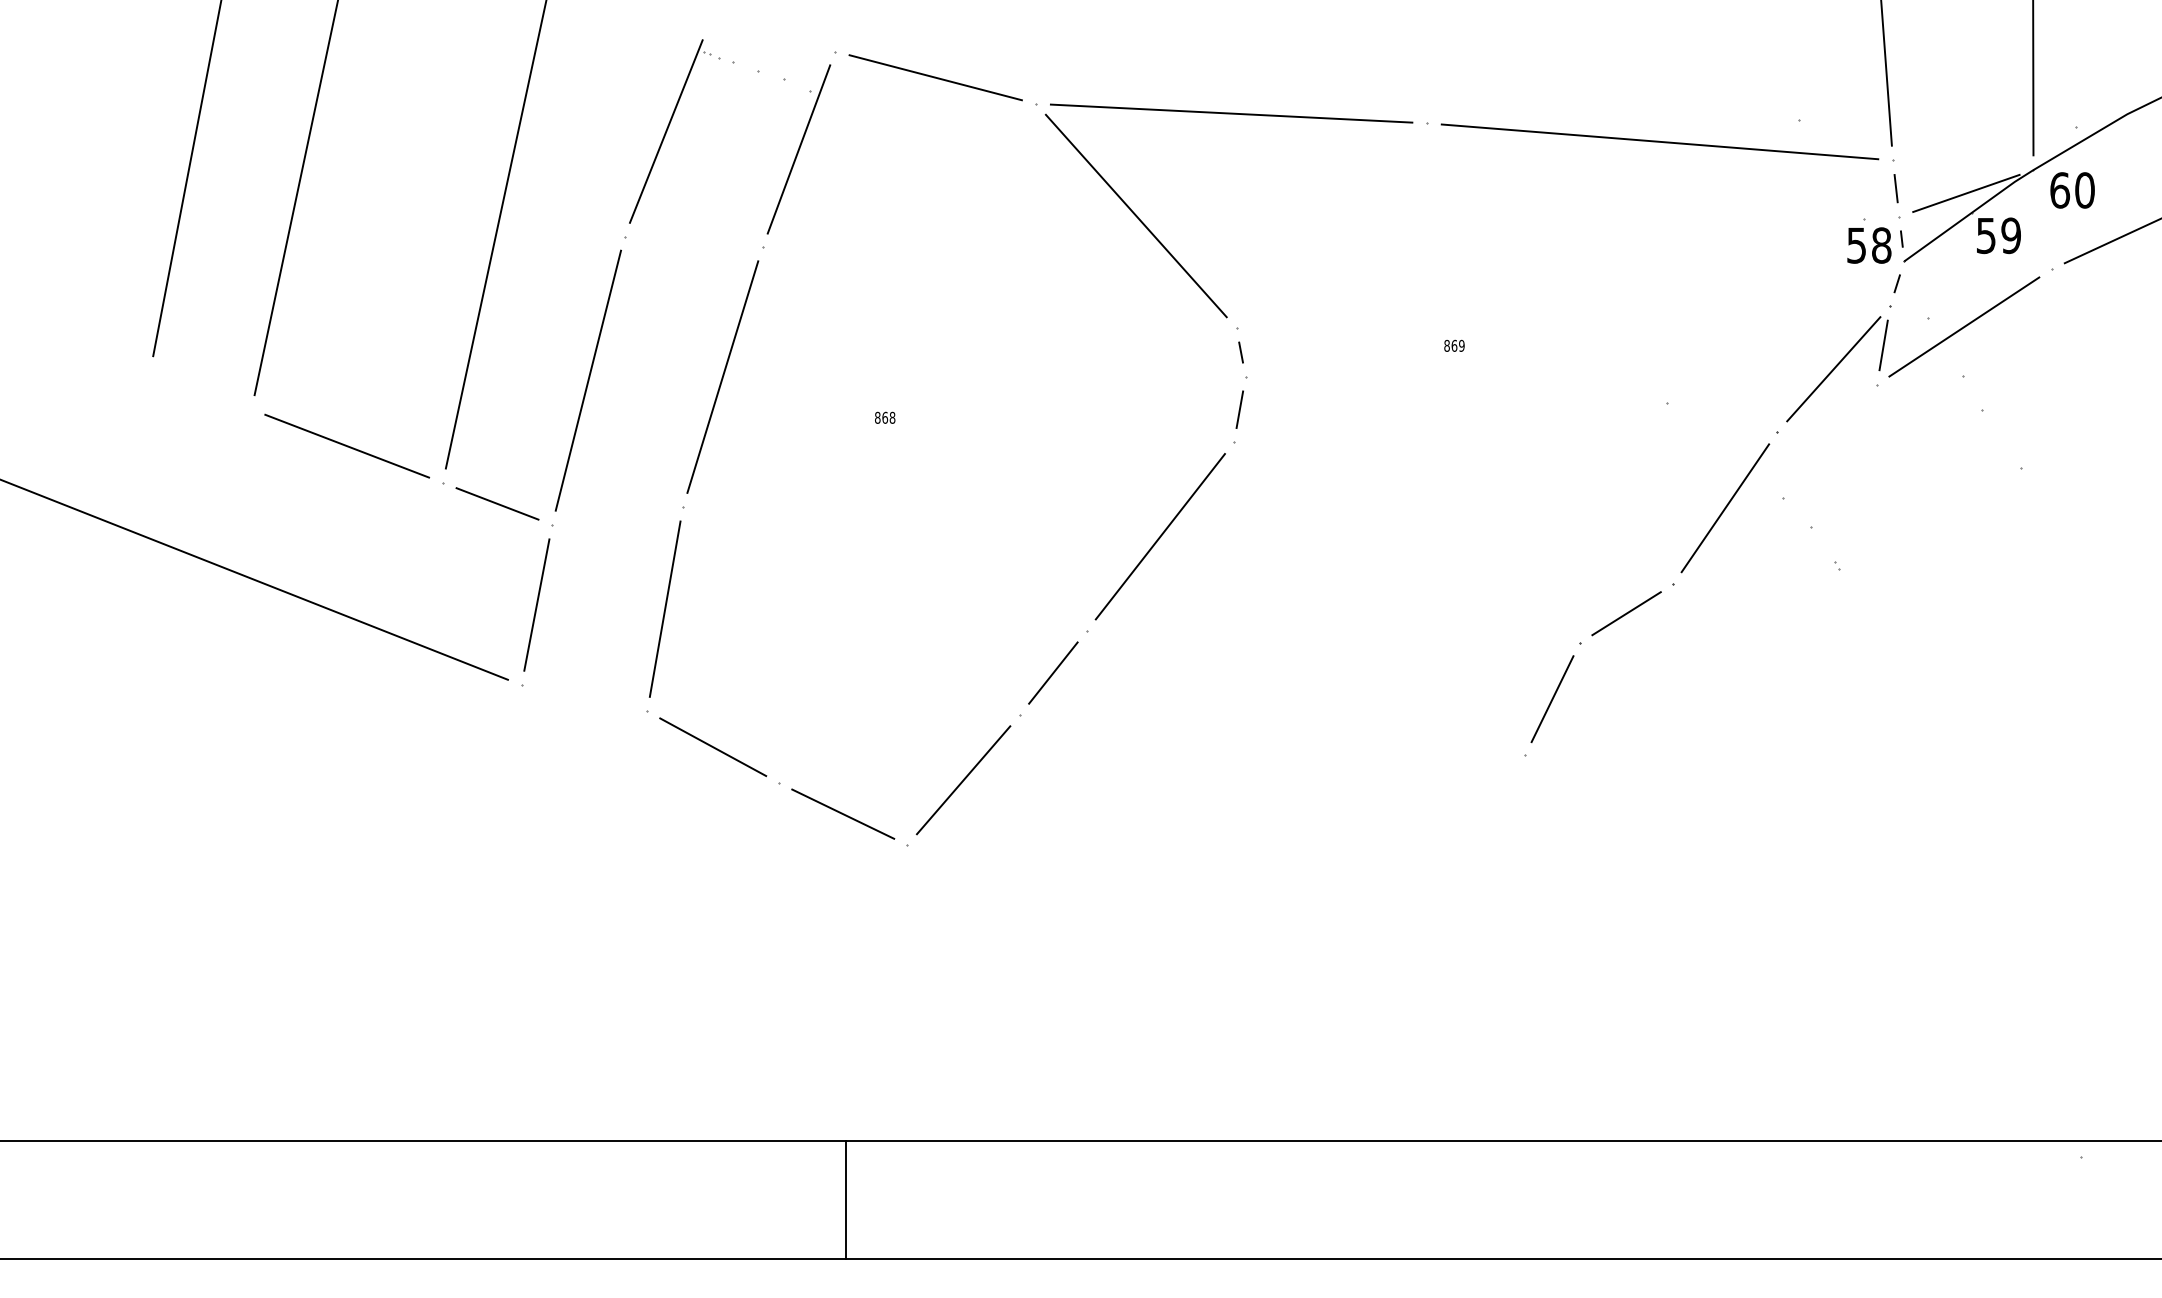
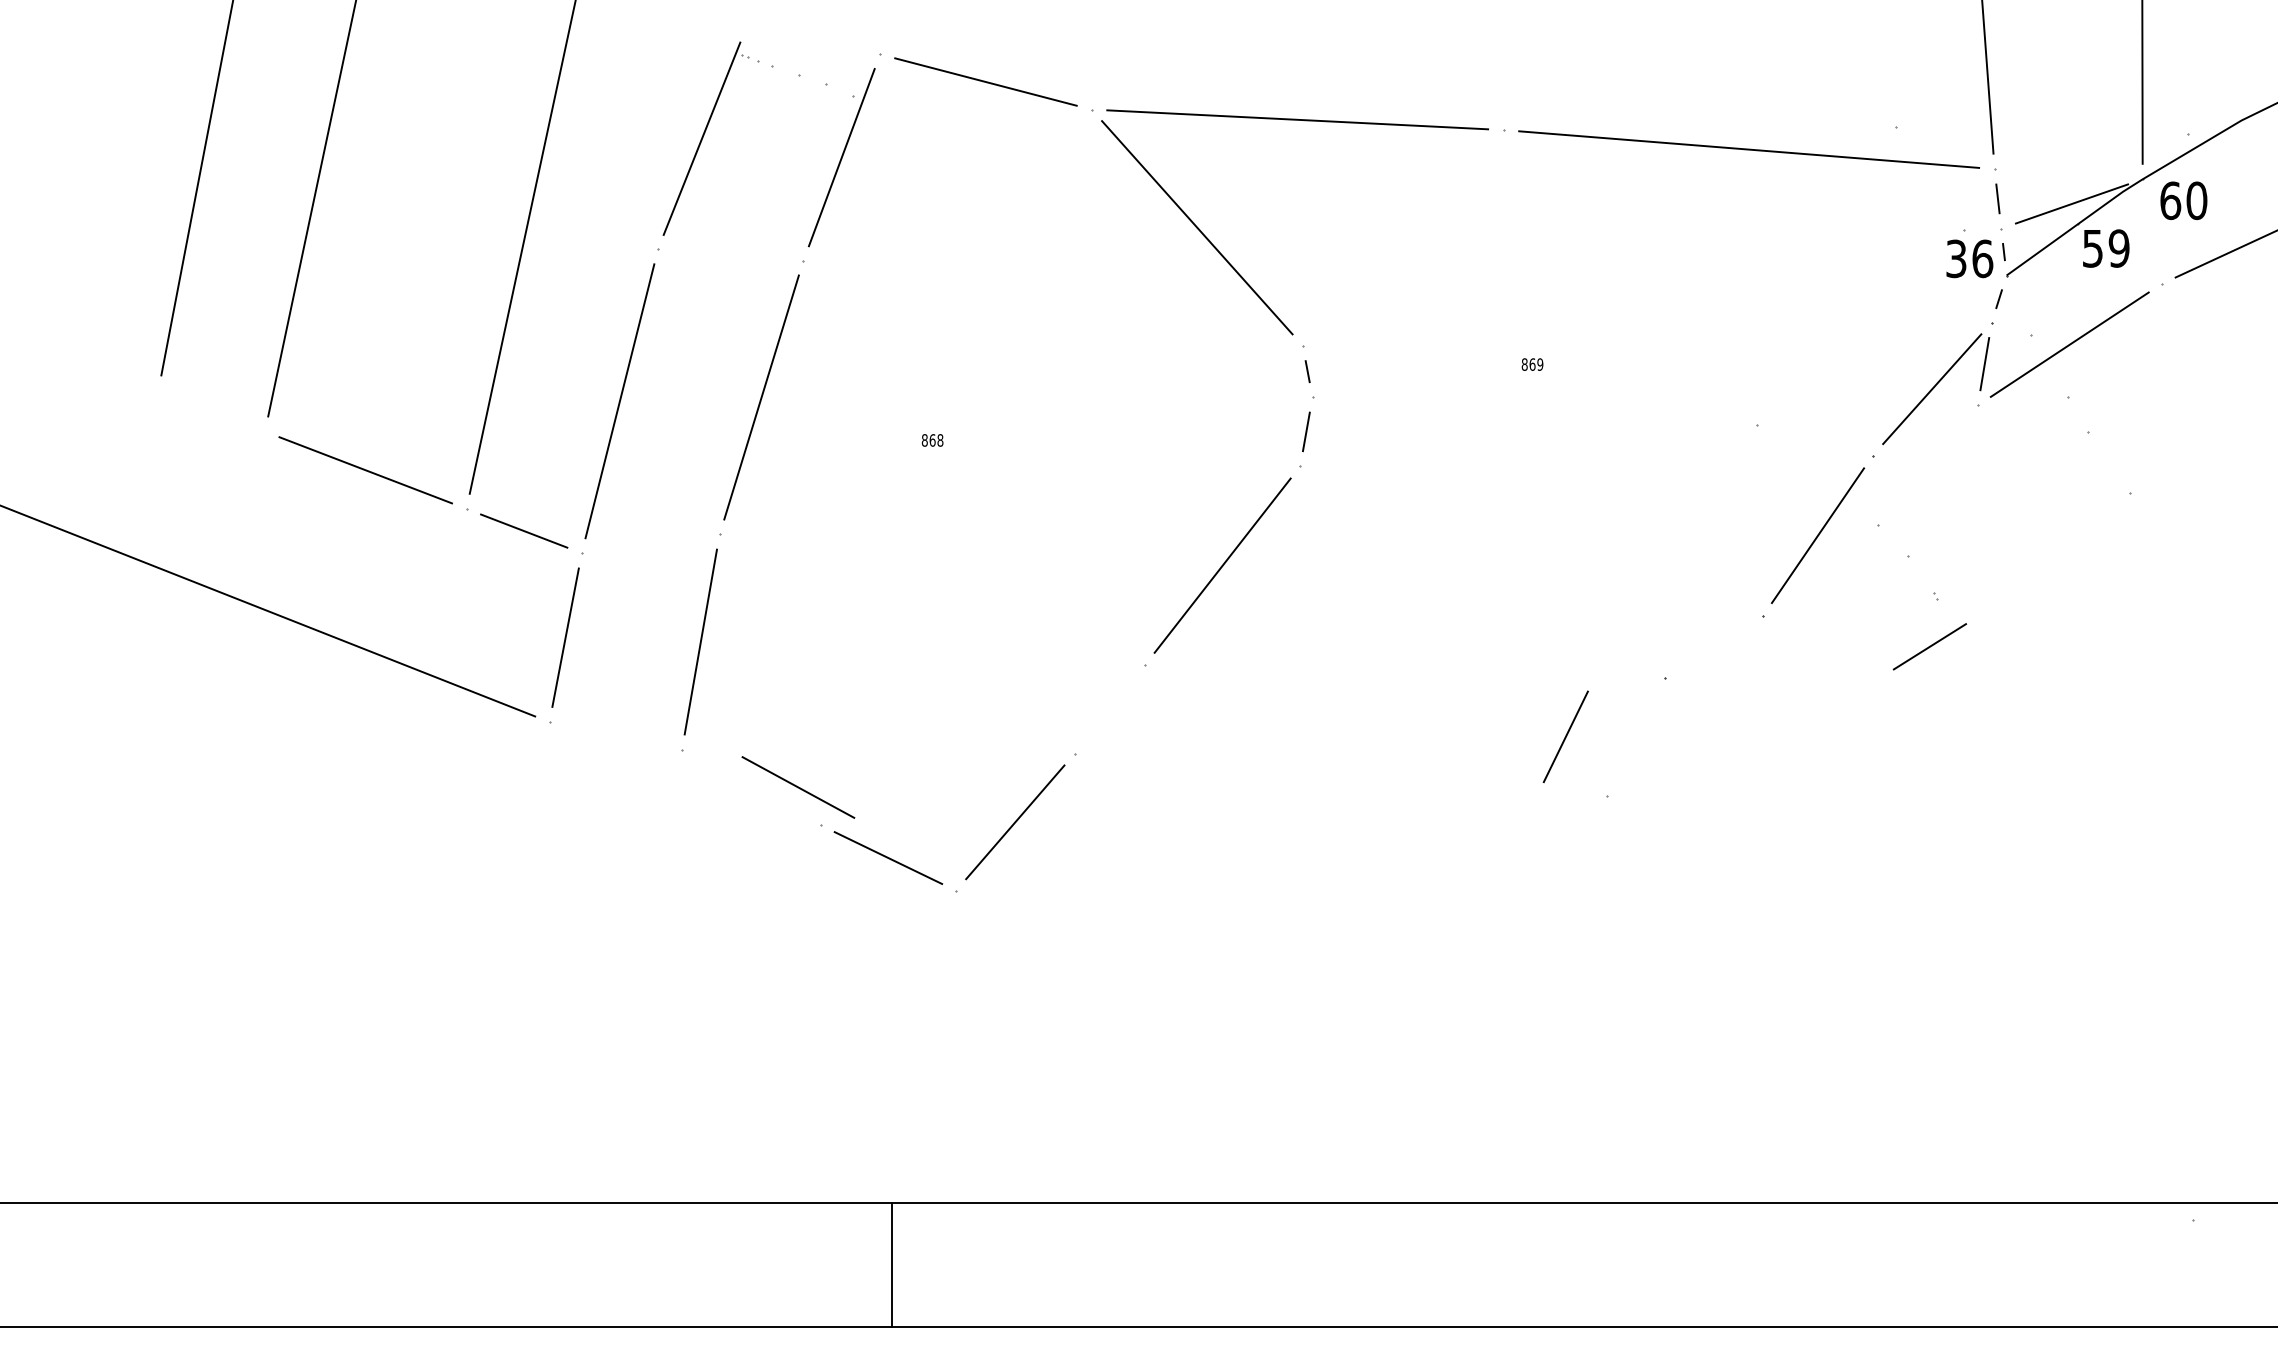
text: (1870, 245) -> (1970, 258), 58 -> 36
line: (1626, 613) -> (1929, 646), moved
line: (1053, 673) -> (1109, 709), removed
line: (1552, 698) -> (1565, 736), moved
line: (713, 747) -> (798, 787), moved

